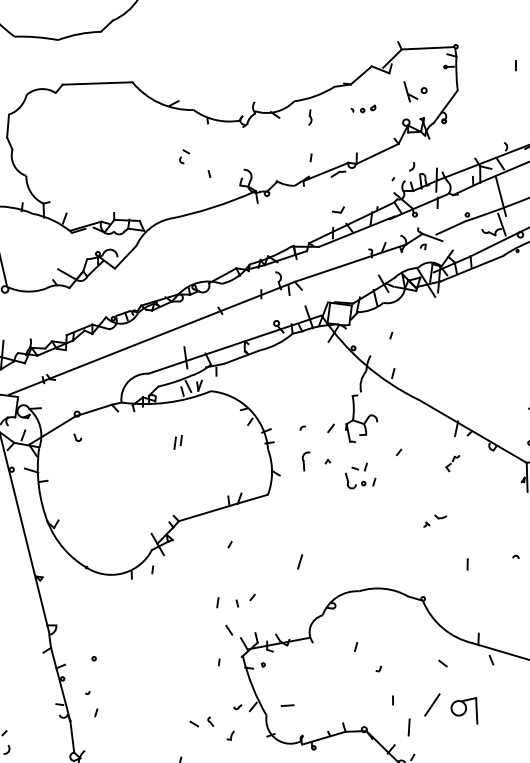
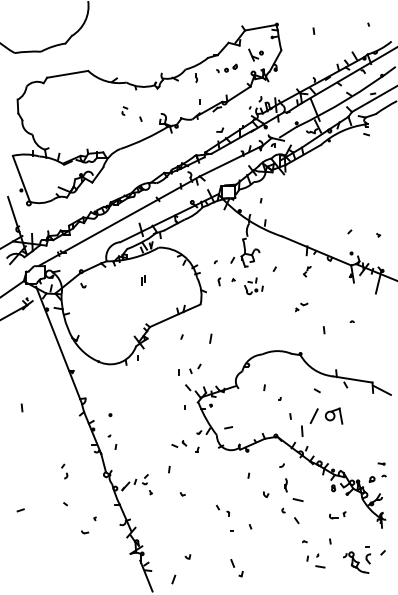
part: (362, 108) -> (226, 68), size x1.43
part: (302, 460) -> (218, 281), size x0.62
line: (299, 561) -> (210, 338), moved

